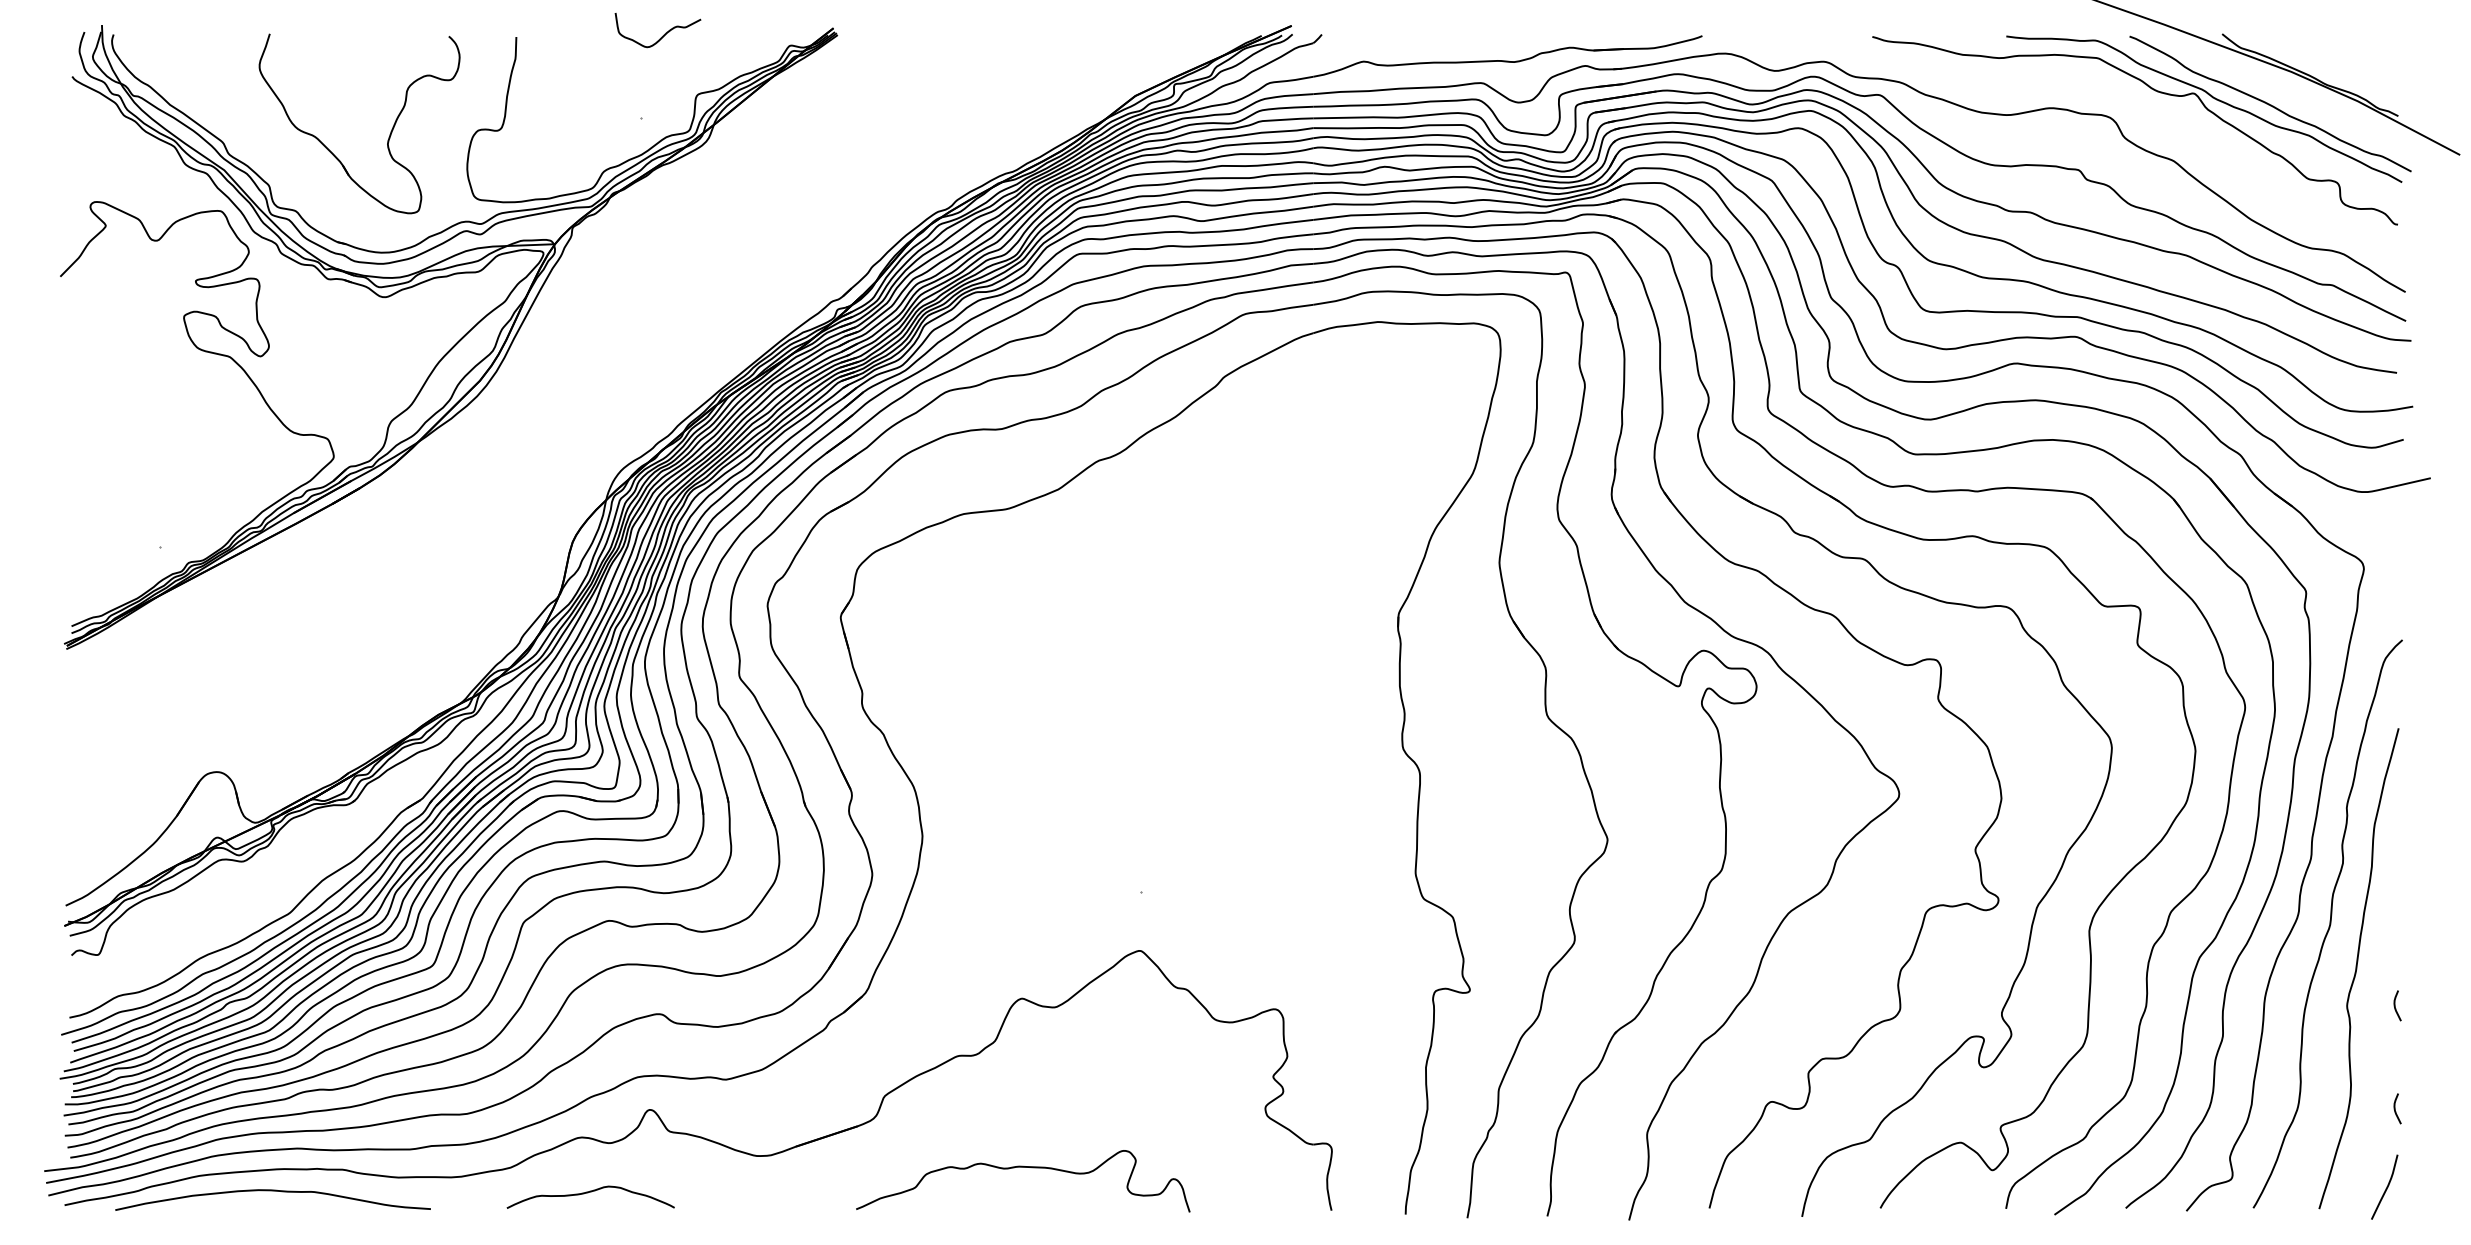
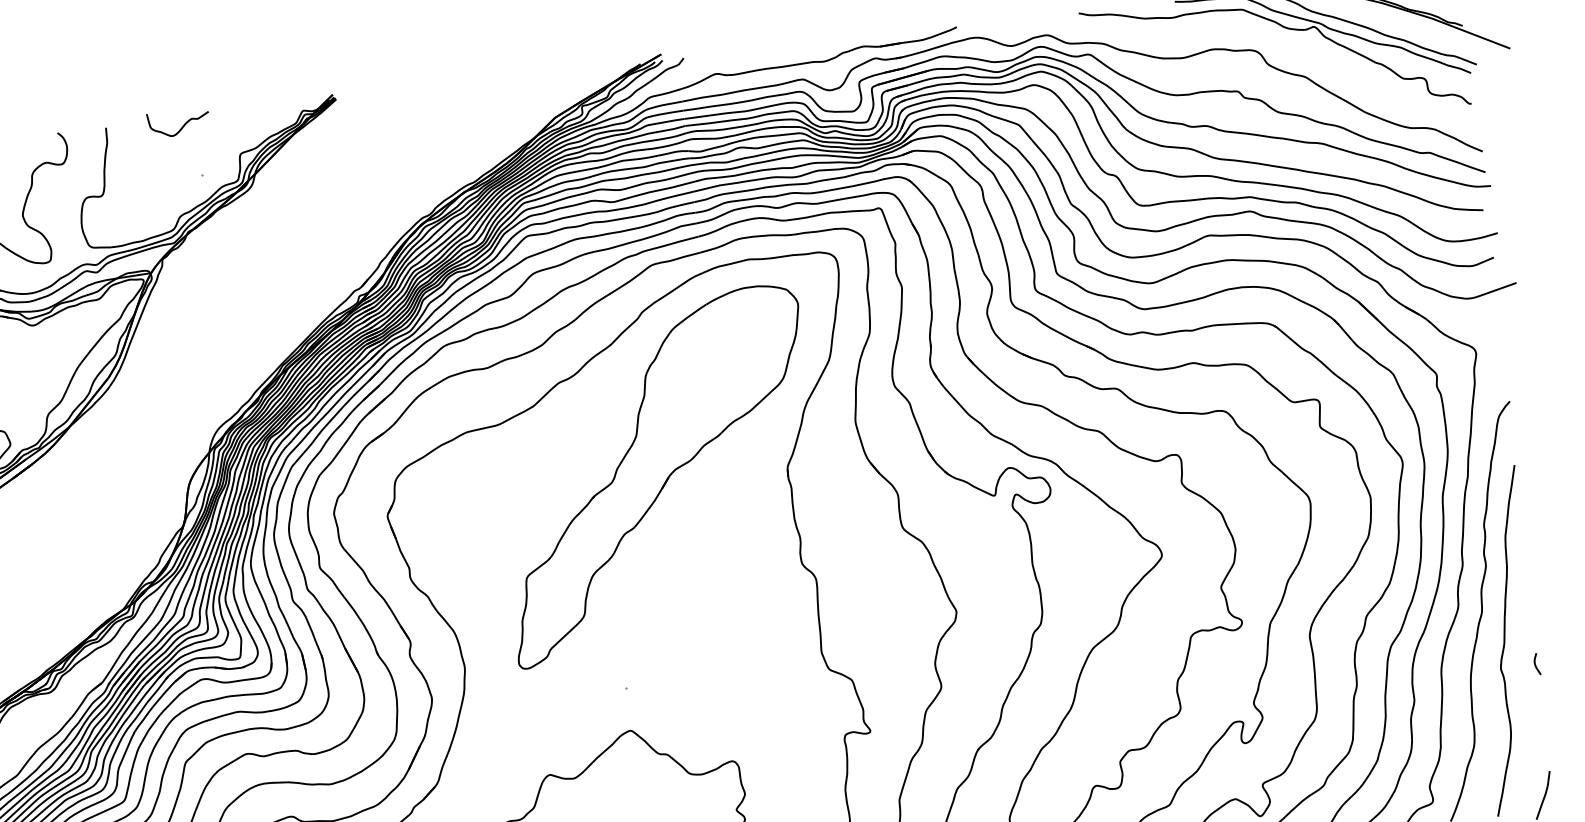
curve: (662, 35) -> (182, 126), moved
part: (1218, 604) -> (657, 475), added
curve: (2395, 1108) -> (1544, 738), removed

